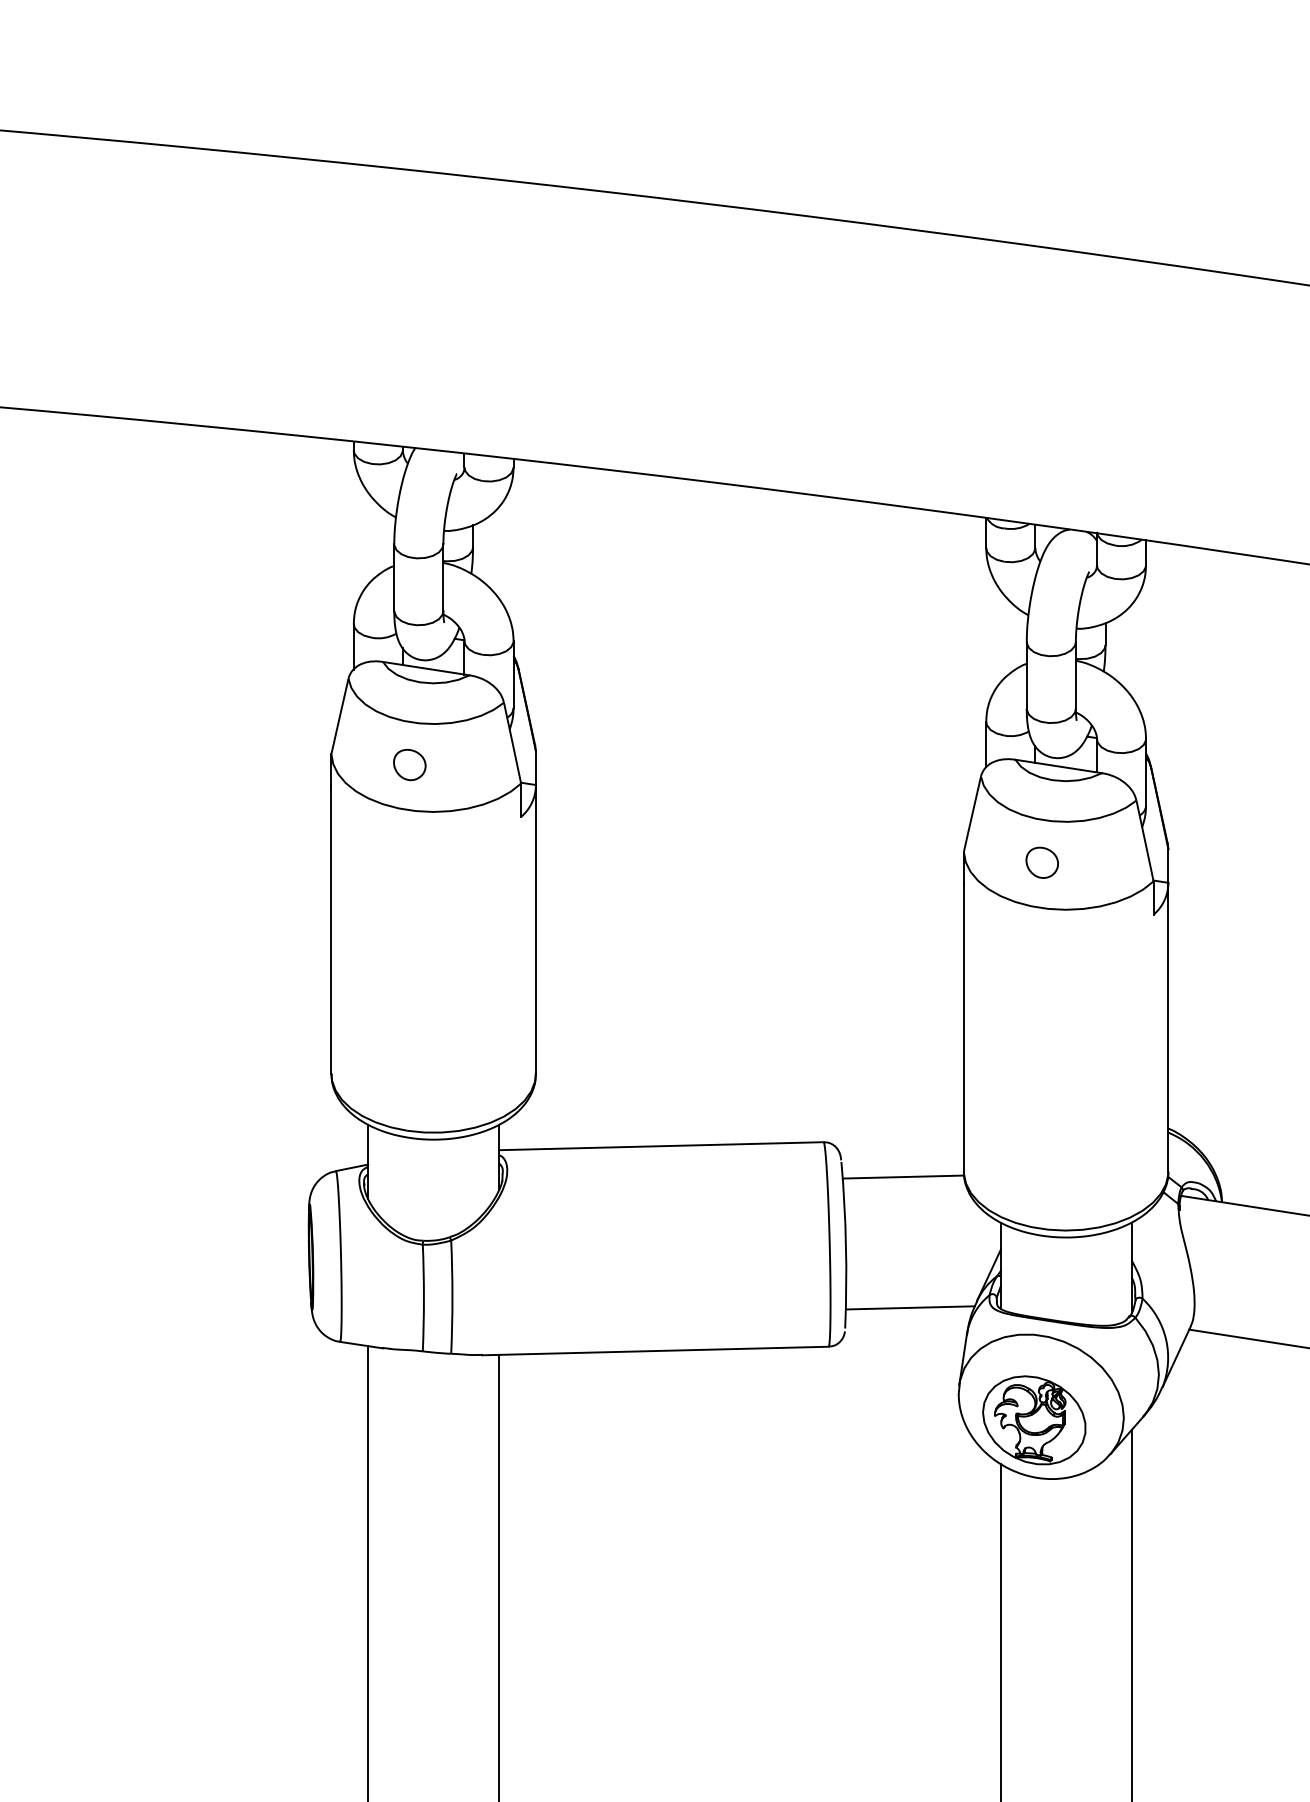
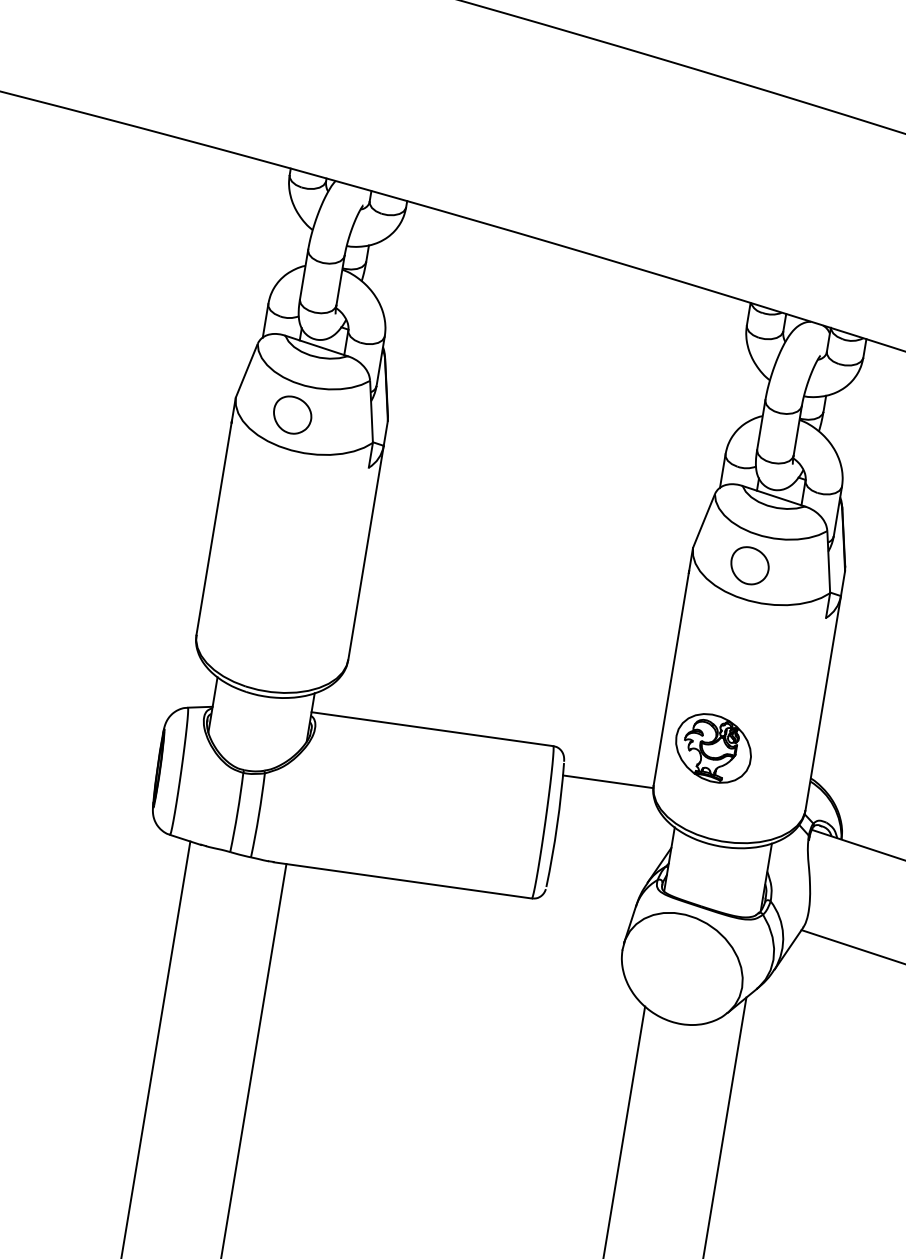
part: (409, 765) -> (292, 415), size x1.6
part: (1041, 862) -> (749, 565), size x1.6
line: (910, 1307) -> (597, 879), removed
part: (1034, 1420) -> (713, 748), moved

